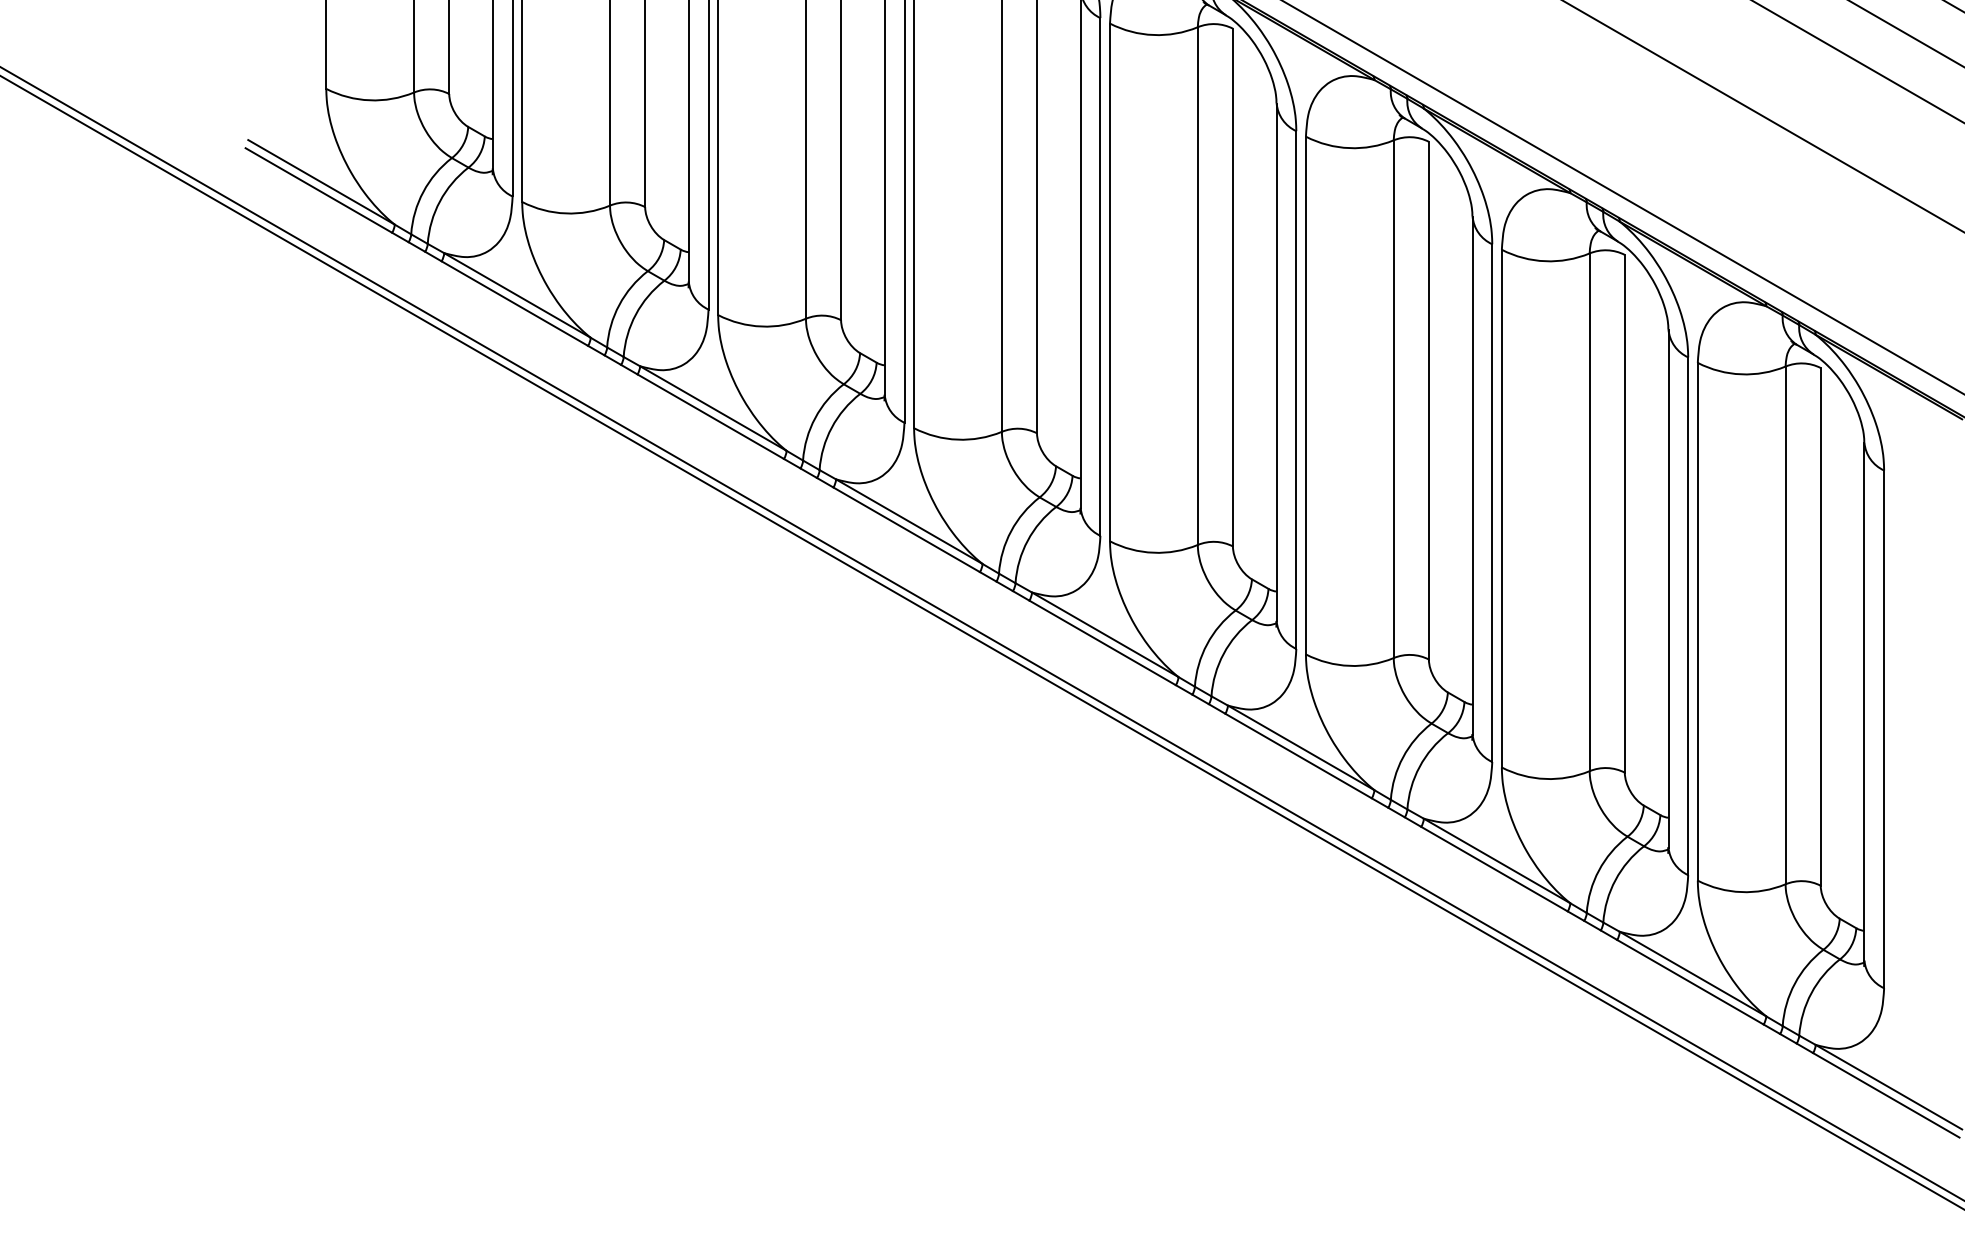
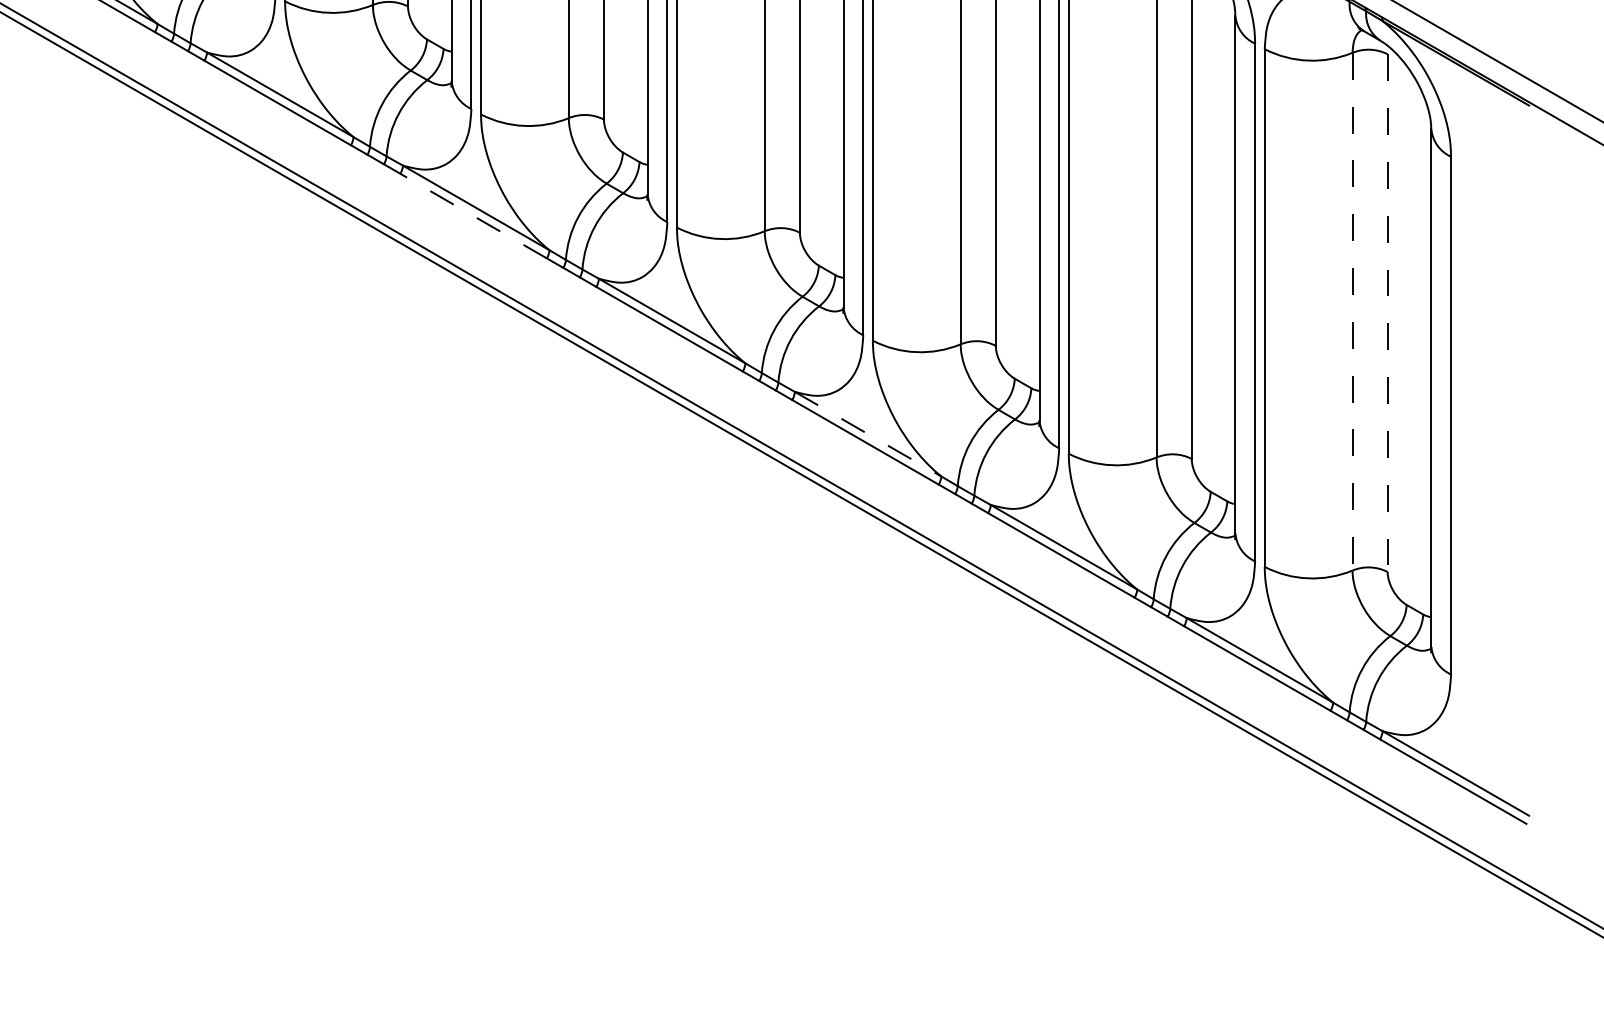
line: (906, 529) -> (473, 215), solid -> dashed
line: (1785, 625) -> (1352, 311), solid -> dashed
line: (1820, 626) -> (1387, 312), solid -> dashed
line: (1301, 747) -> (868, 433), solid -> dashed

